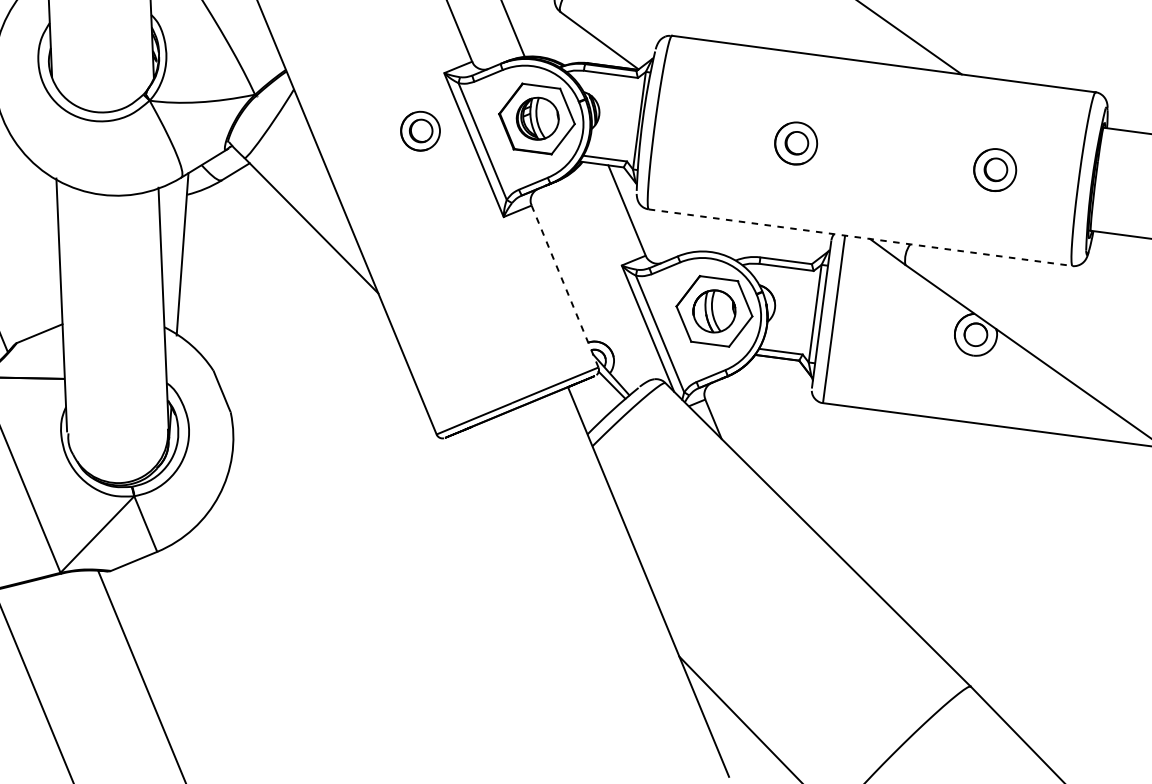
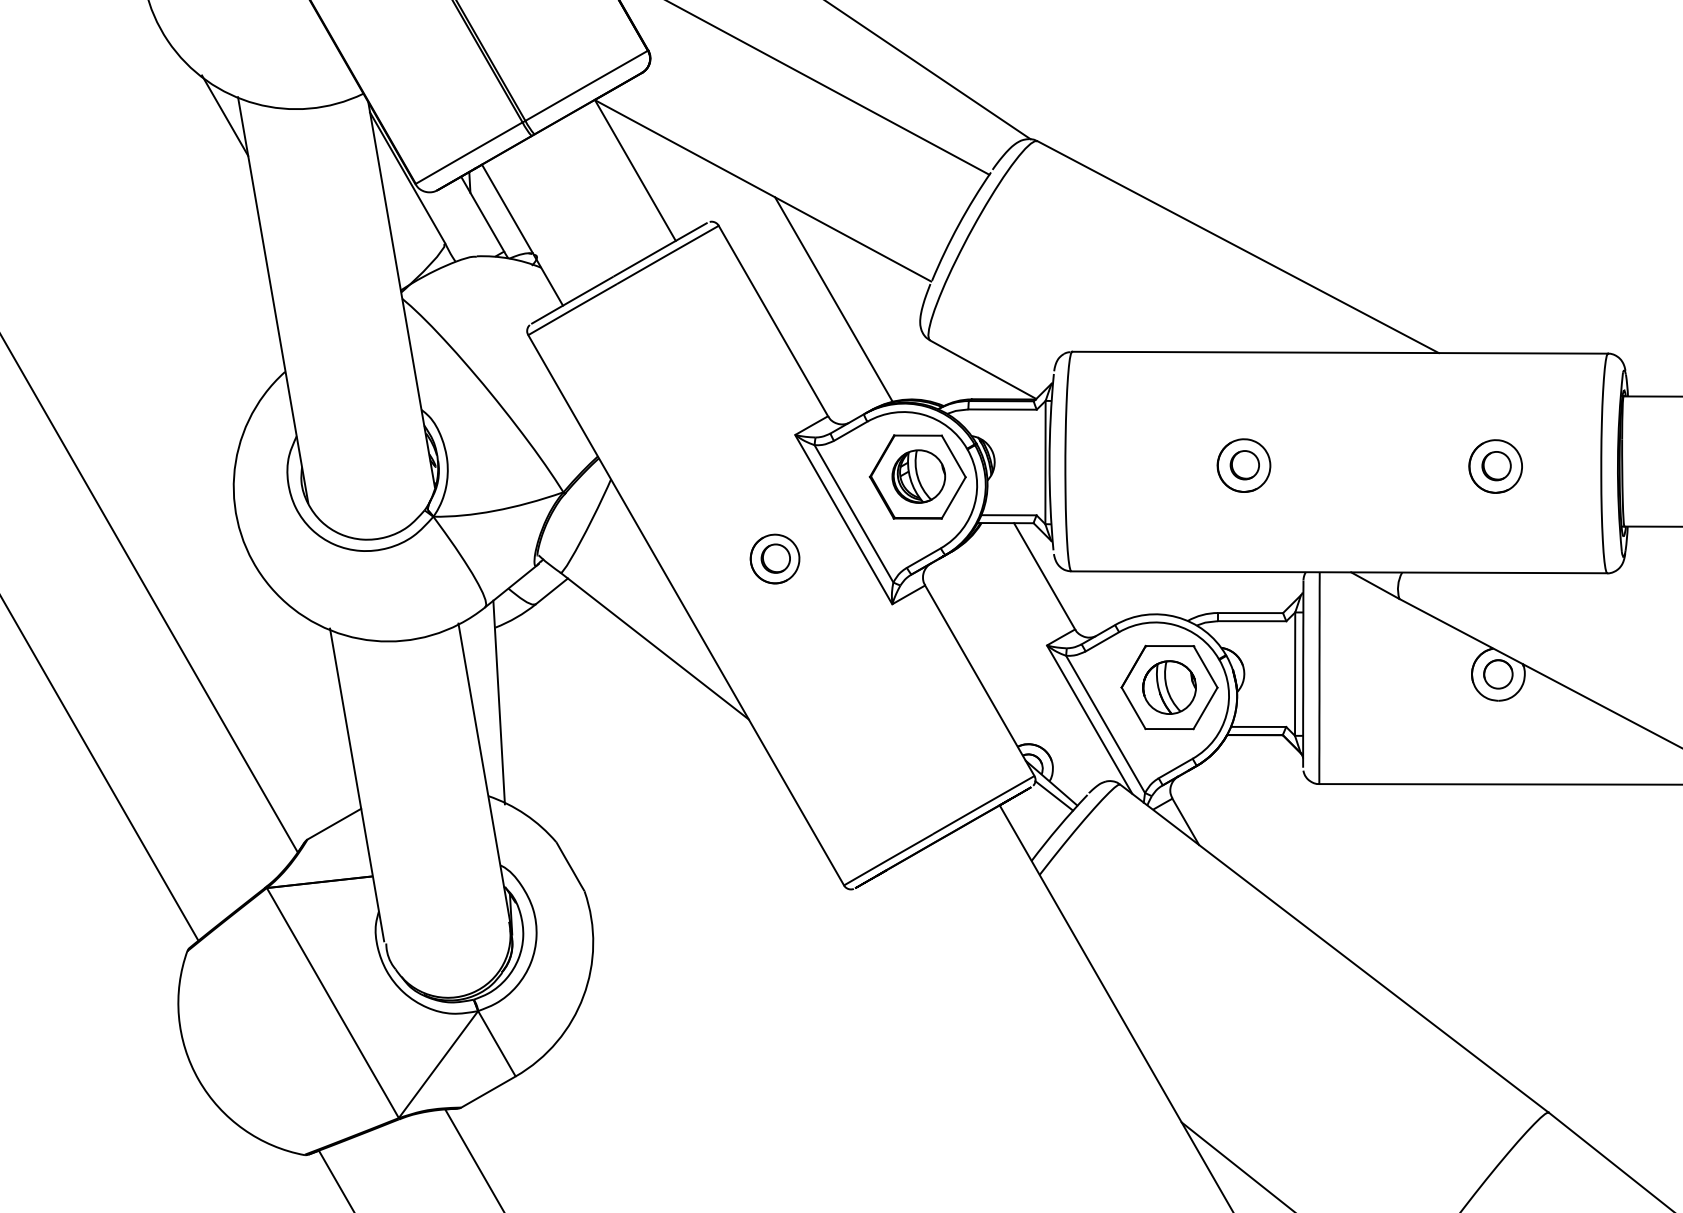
part: (420, 130) -> (774, 558), moved
line: (860, 237) -> (1339, 572), dashed -> solid
line: (564, 286) -> (979, 680), dashed -> solid

